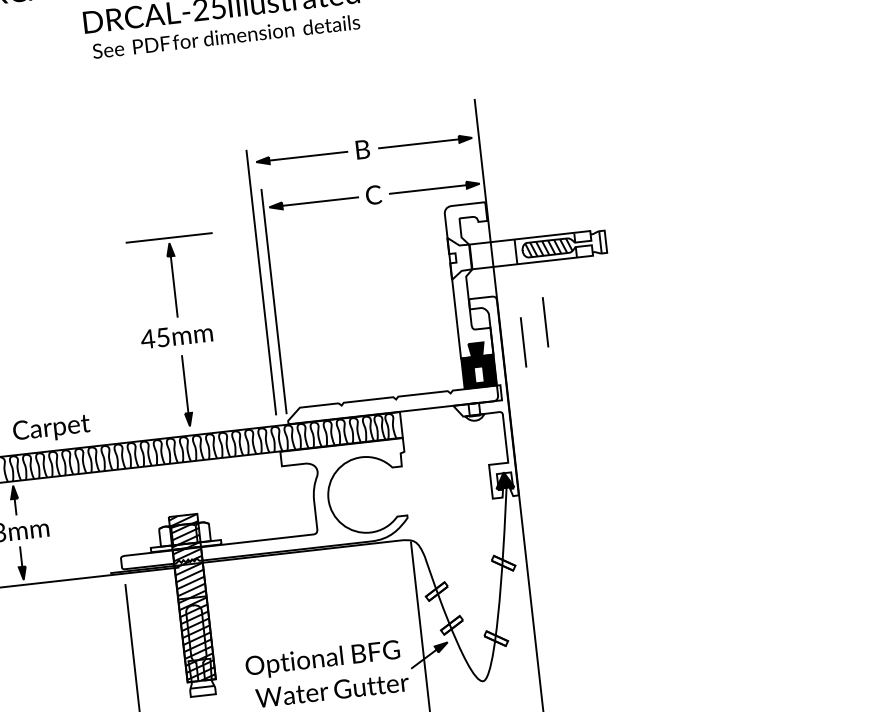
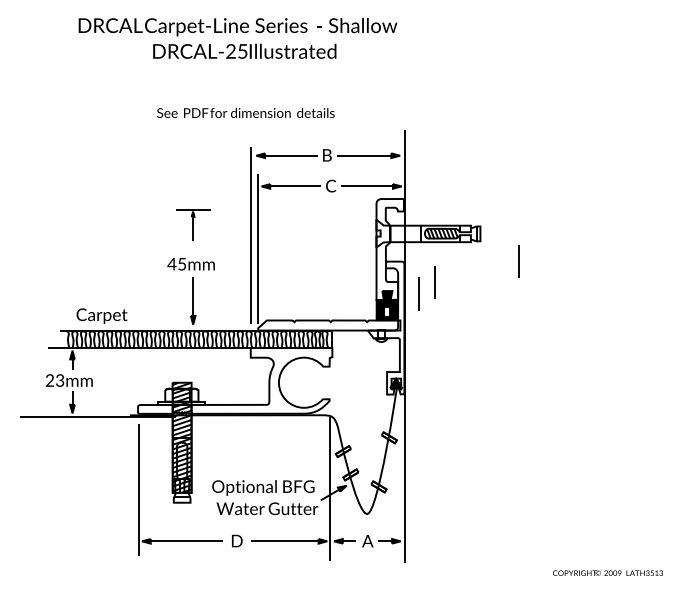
text: (225, 35) -> (245, 112), moved
part: (172, 276) -> (192, 224), size x0.6
line: (667, 276) -> (518, 261), added

